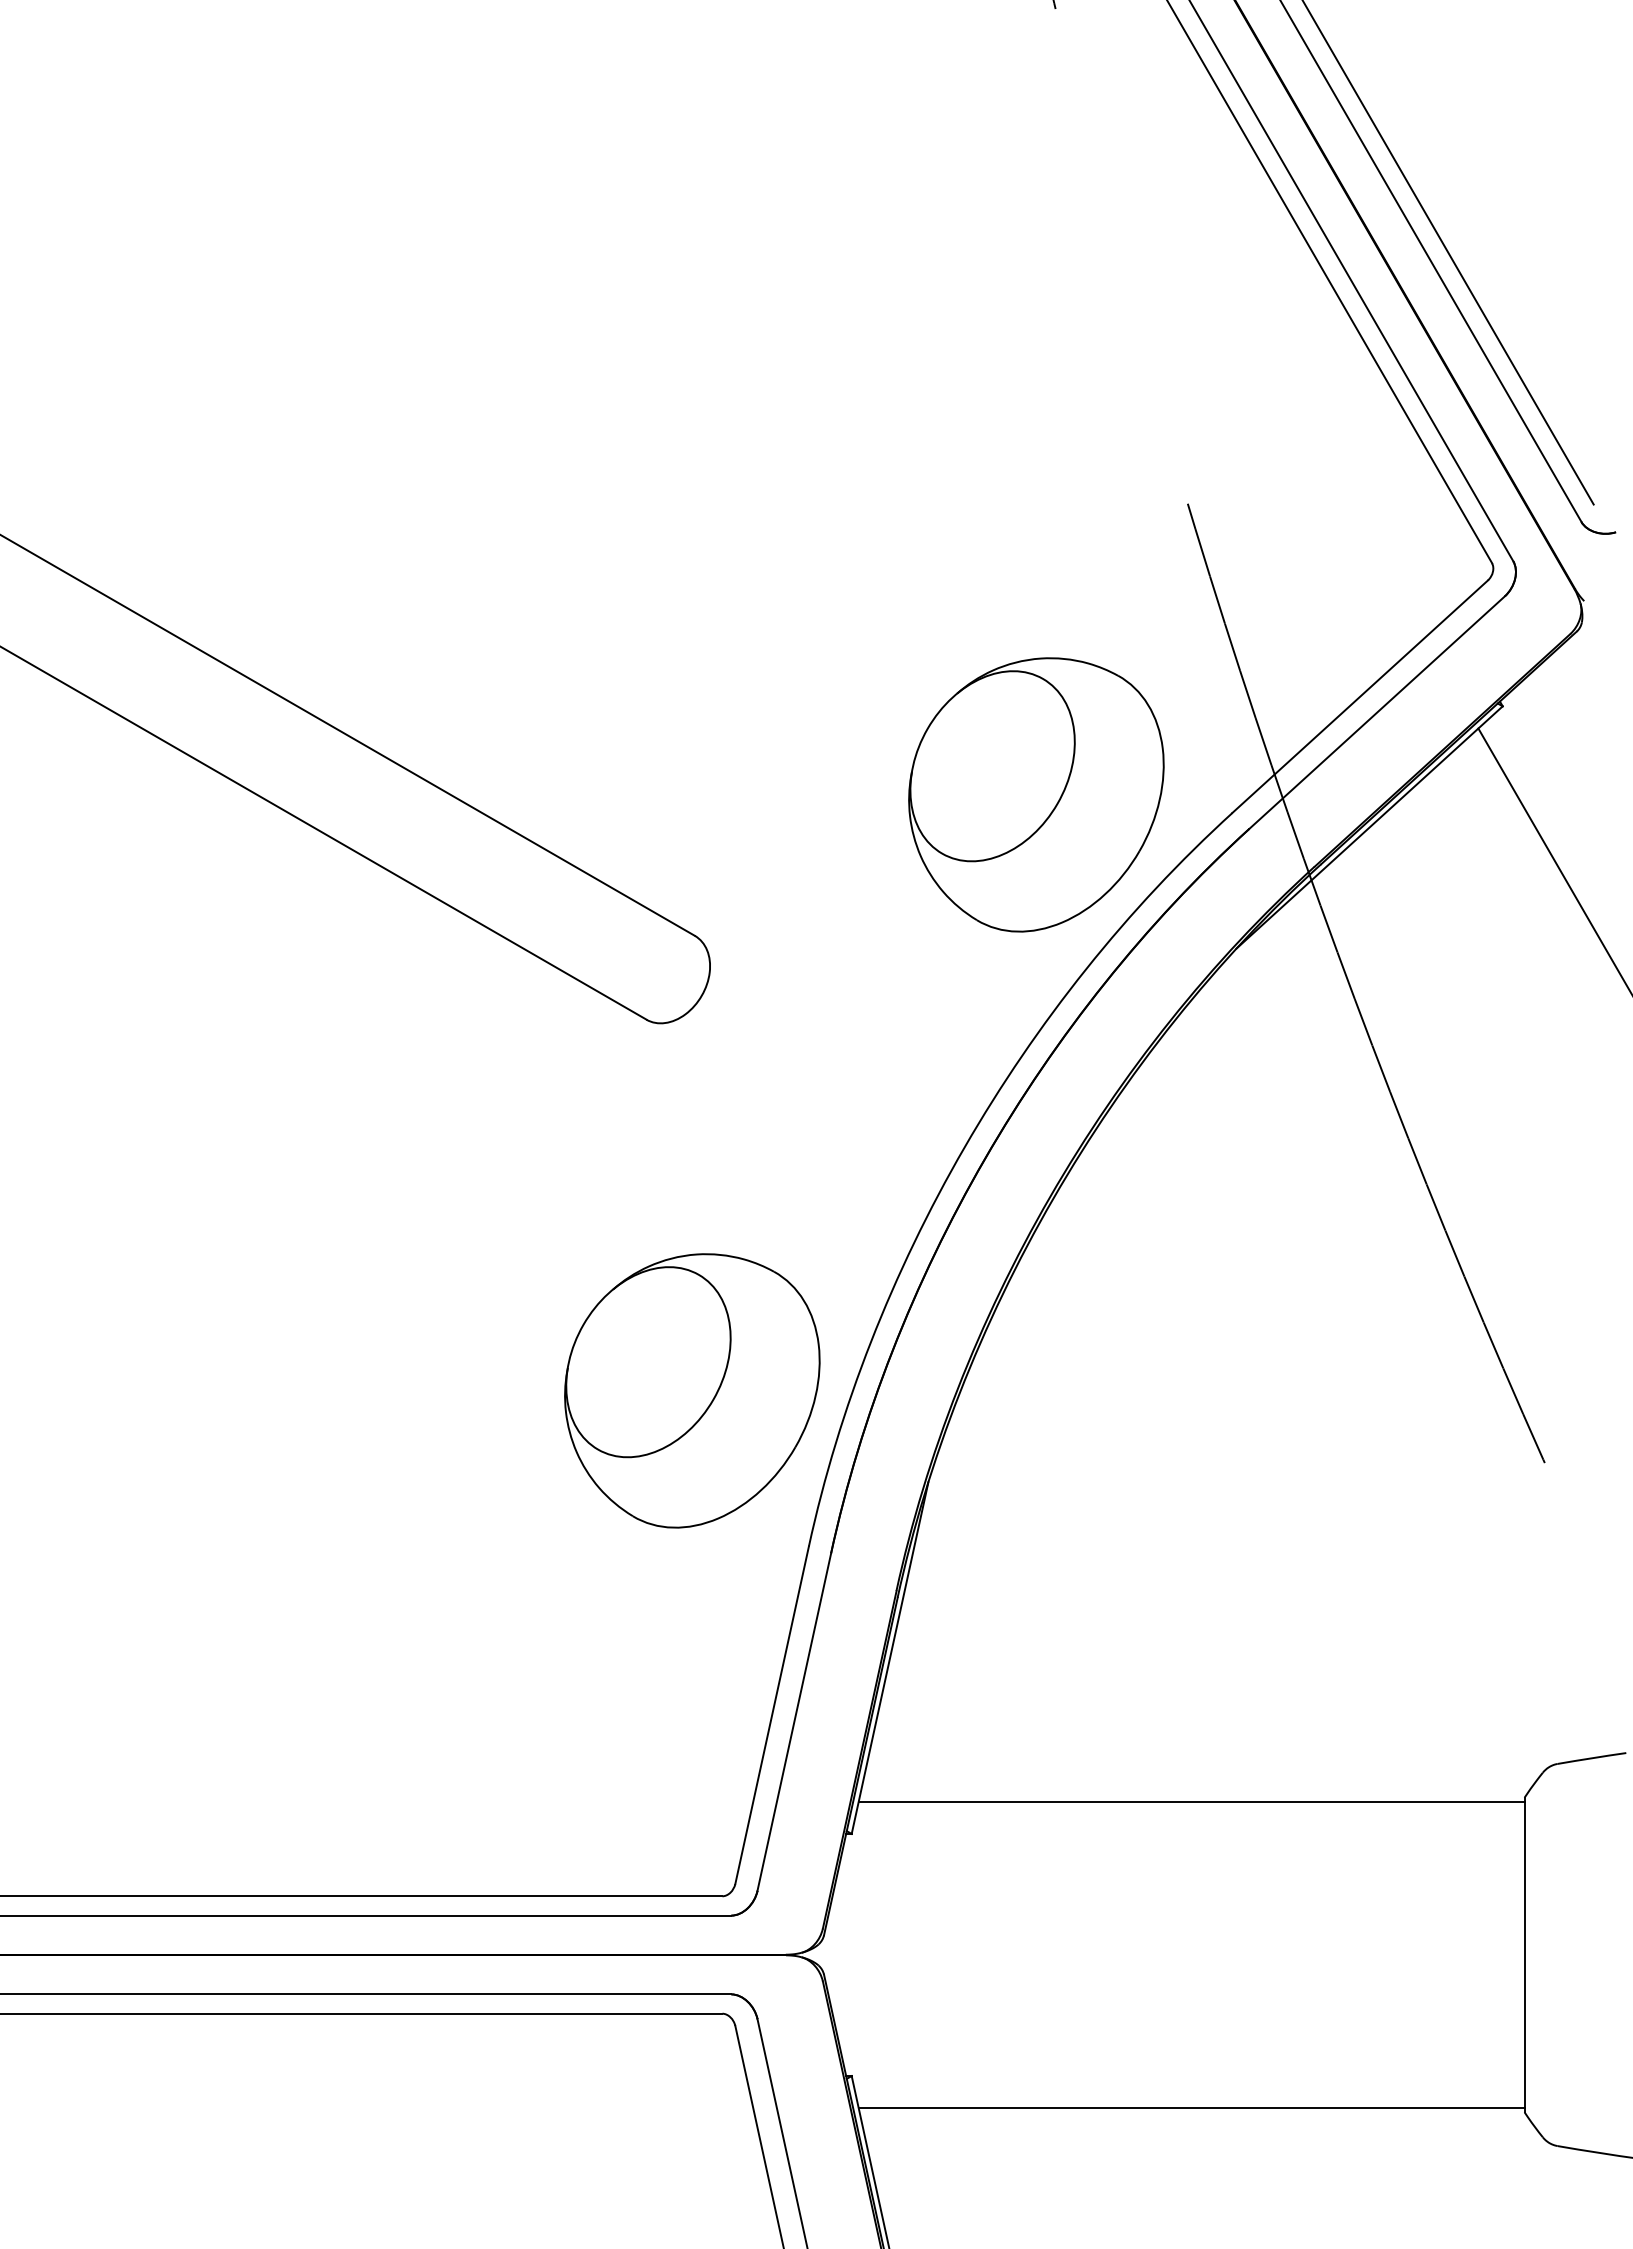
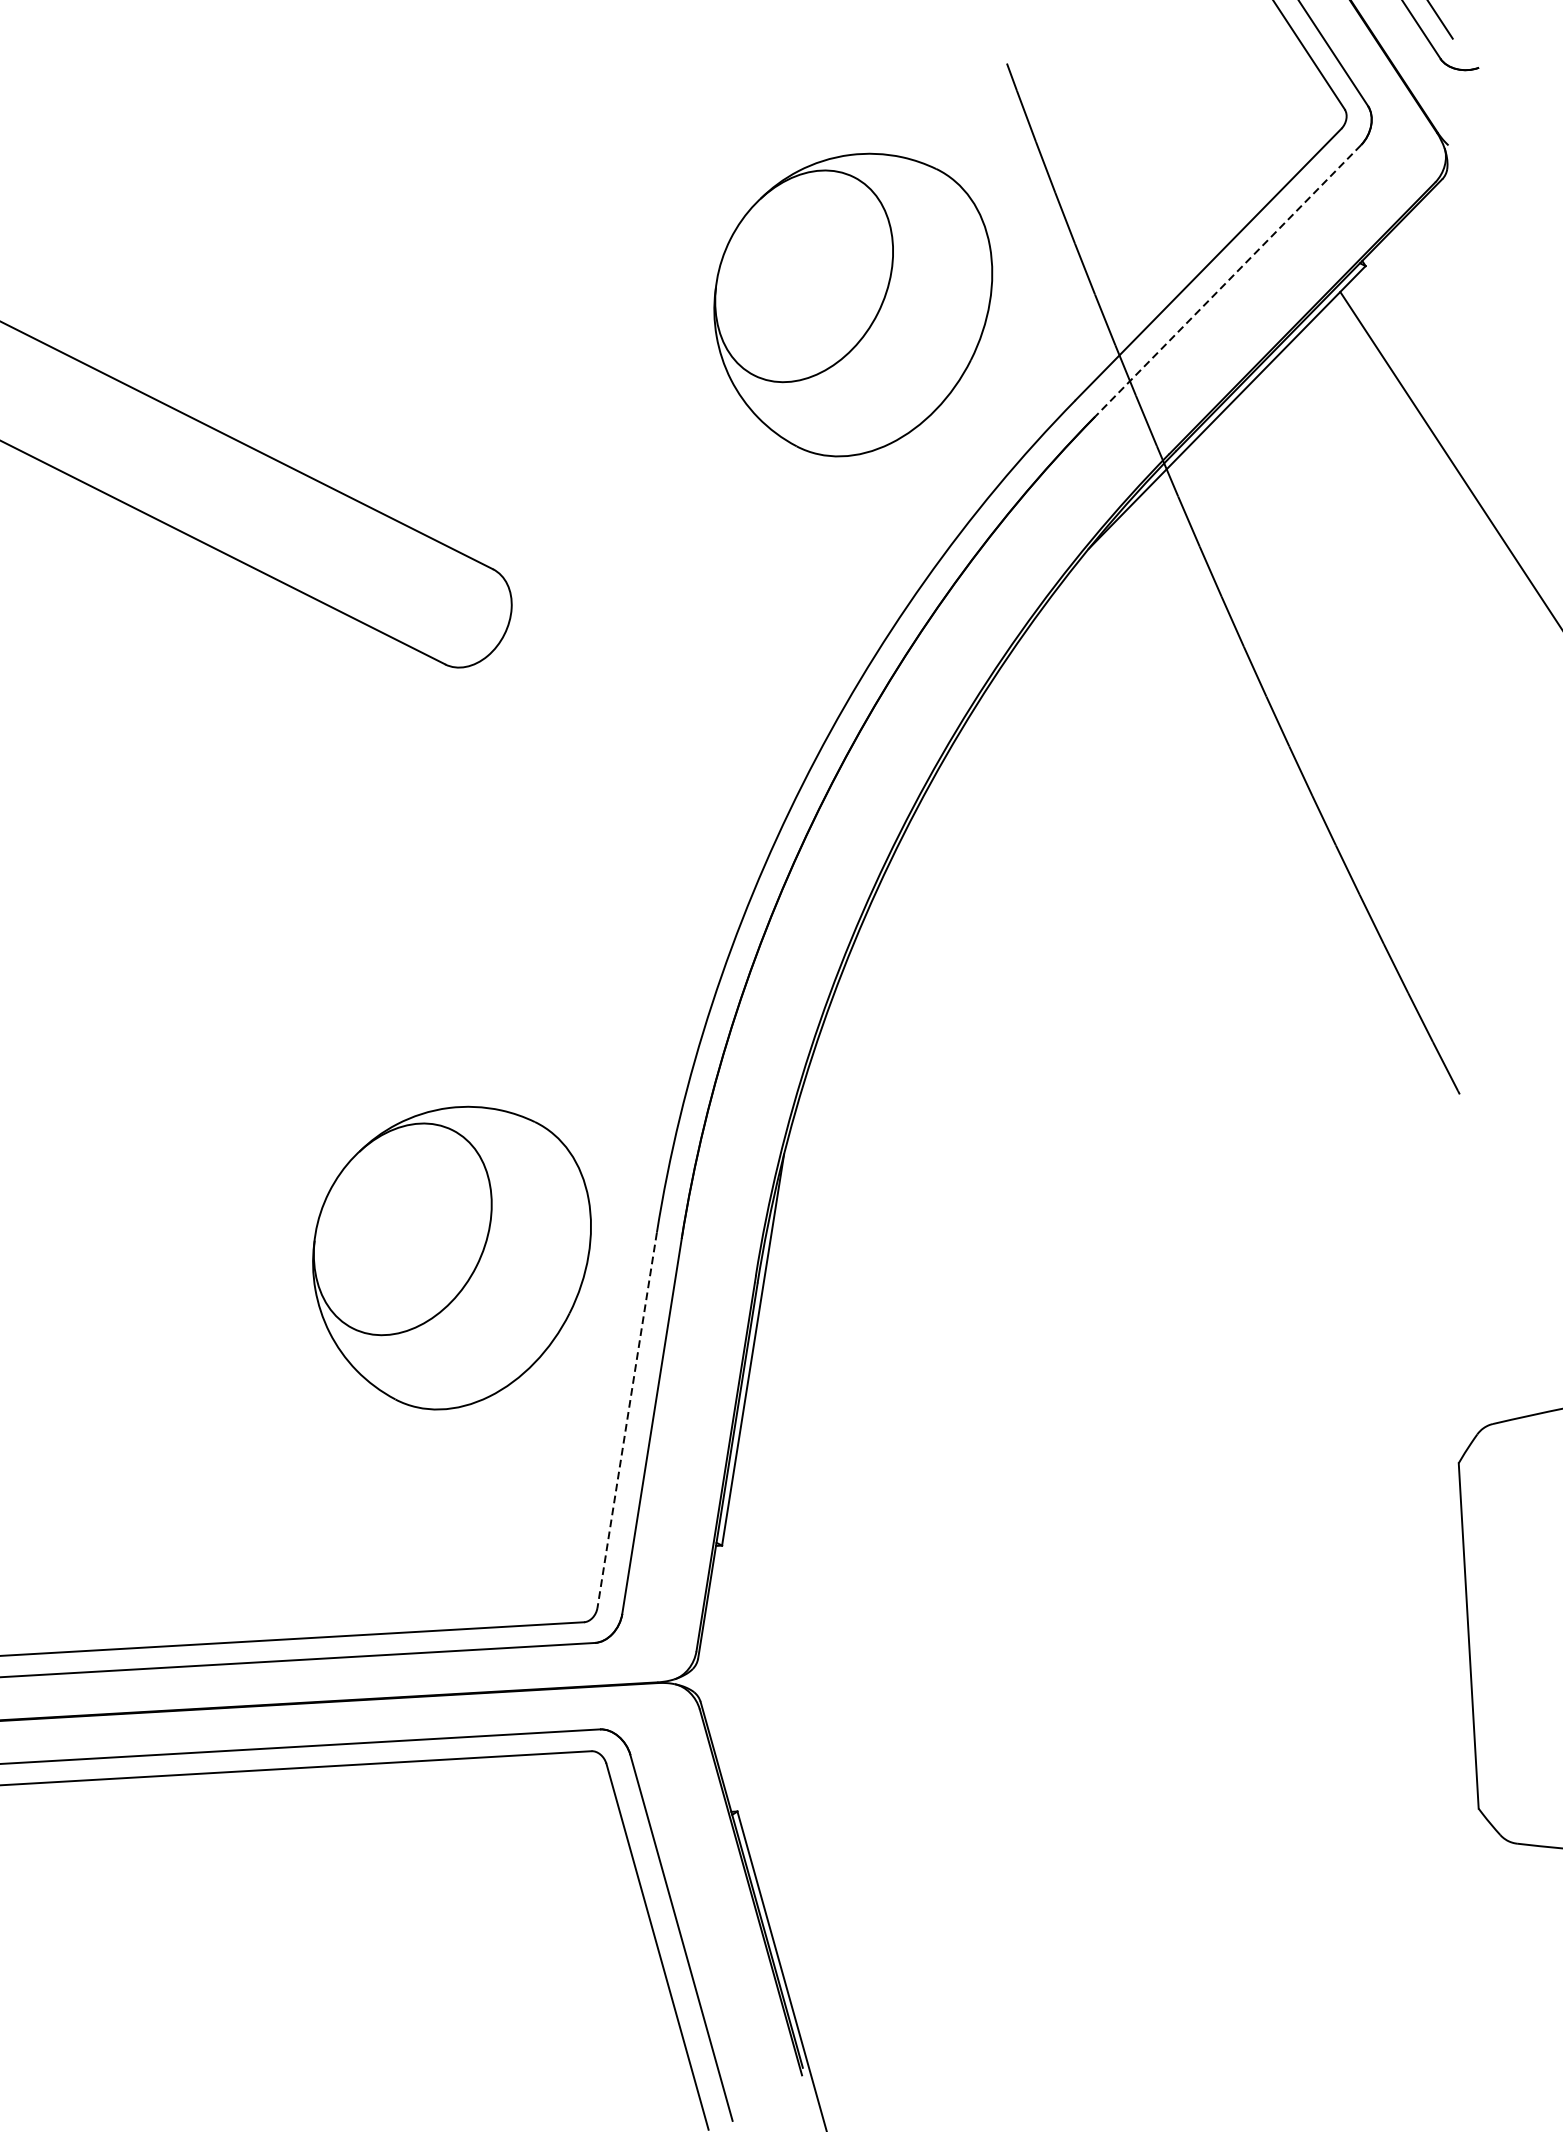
line: (1377, 712) -> (1228, 280), solid -> dashed
part: (1036, 794) -> (854, 304), moved
part: (692, 1390) -> (452, 1257), moved
line: (772, 1715) -> (627, 1420), solid -> dashed
line: (1191, 1801) -> (1093, 1488), removed
line: (1191, 2108) -> (1112, 1825), removed

